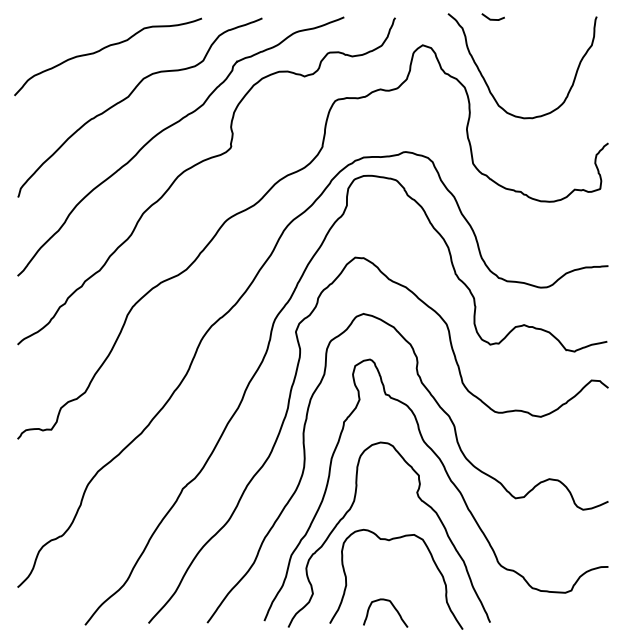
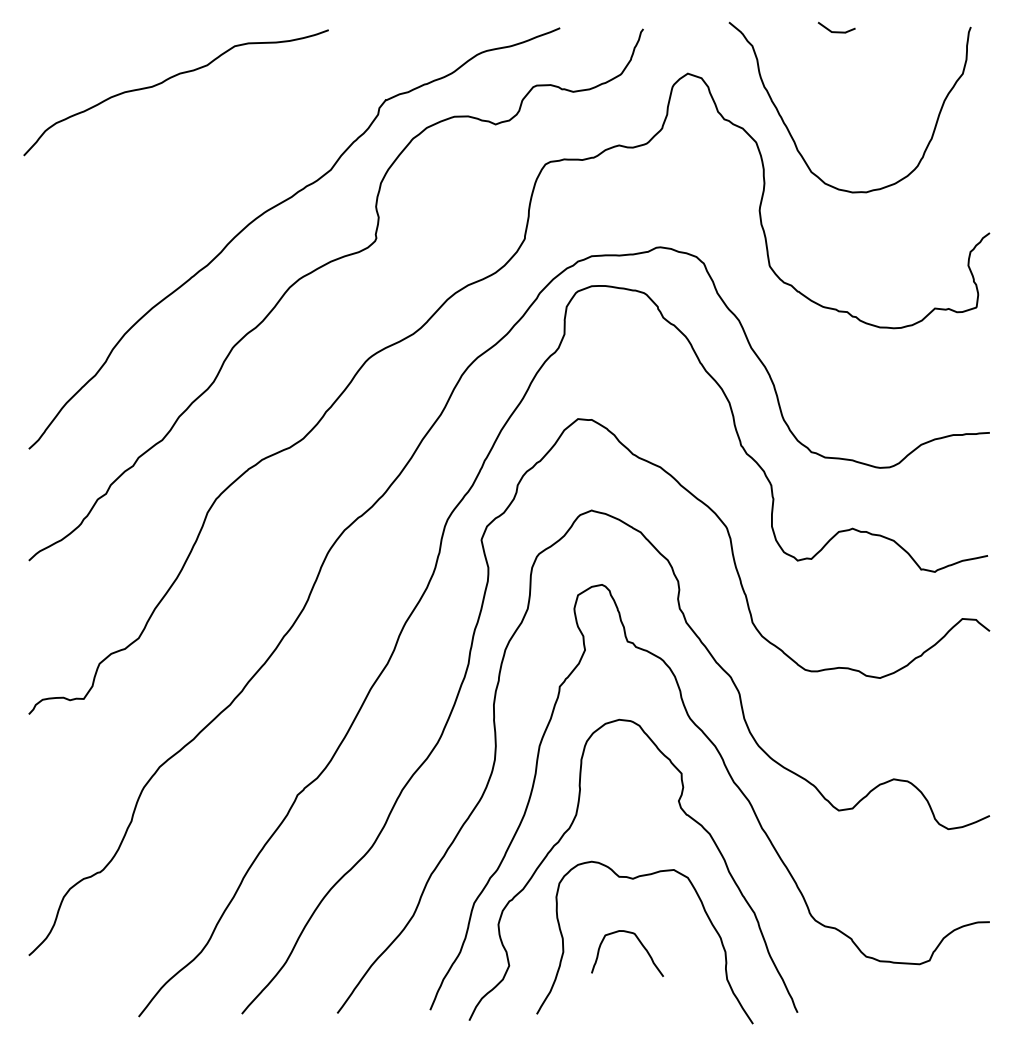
line: (492, 18) -> (835, 30), moved
curve: (129, 97) -> (210, 158), removed
curve: (392, 606) -> (638, 942), moved

